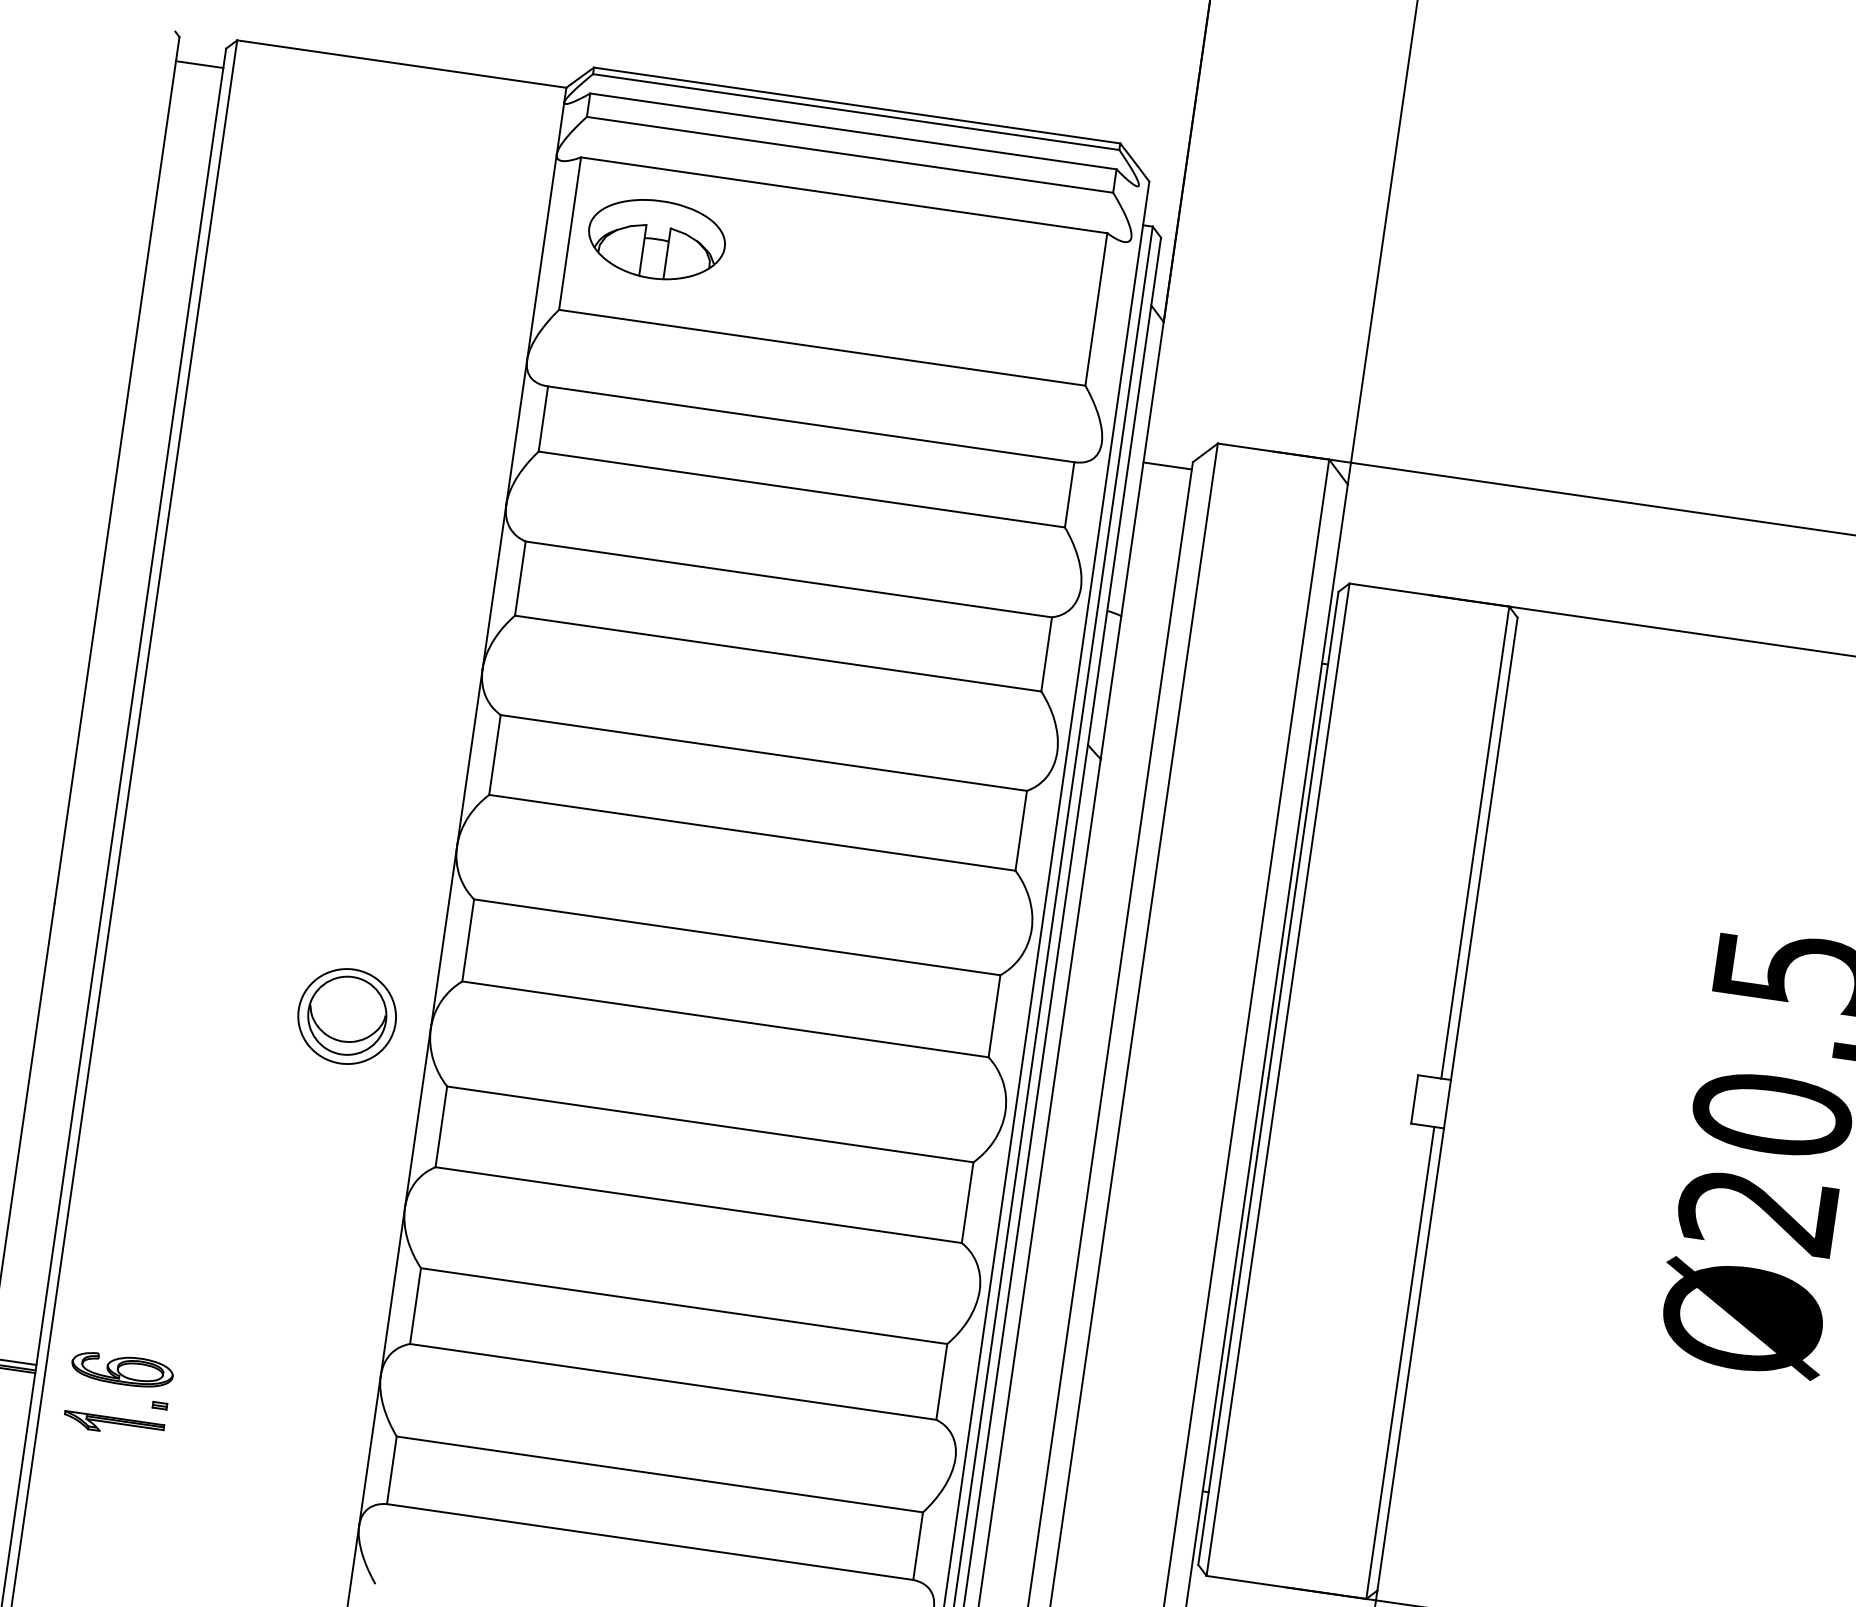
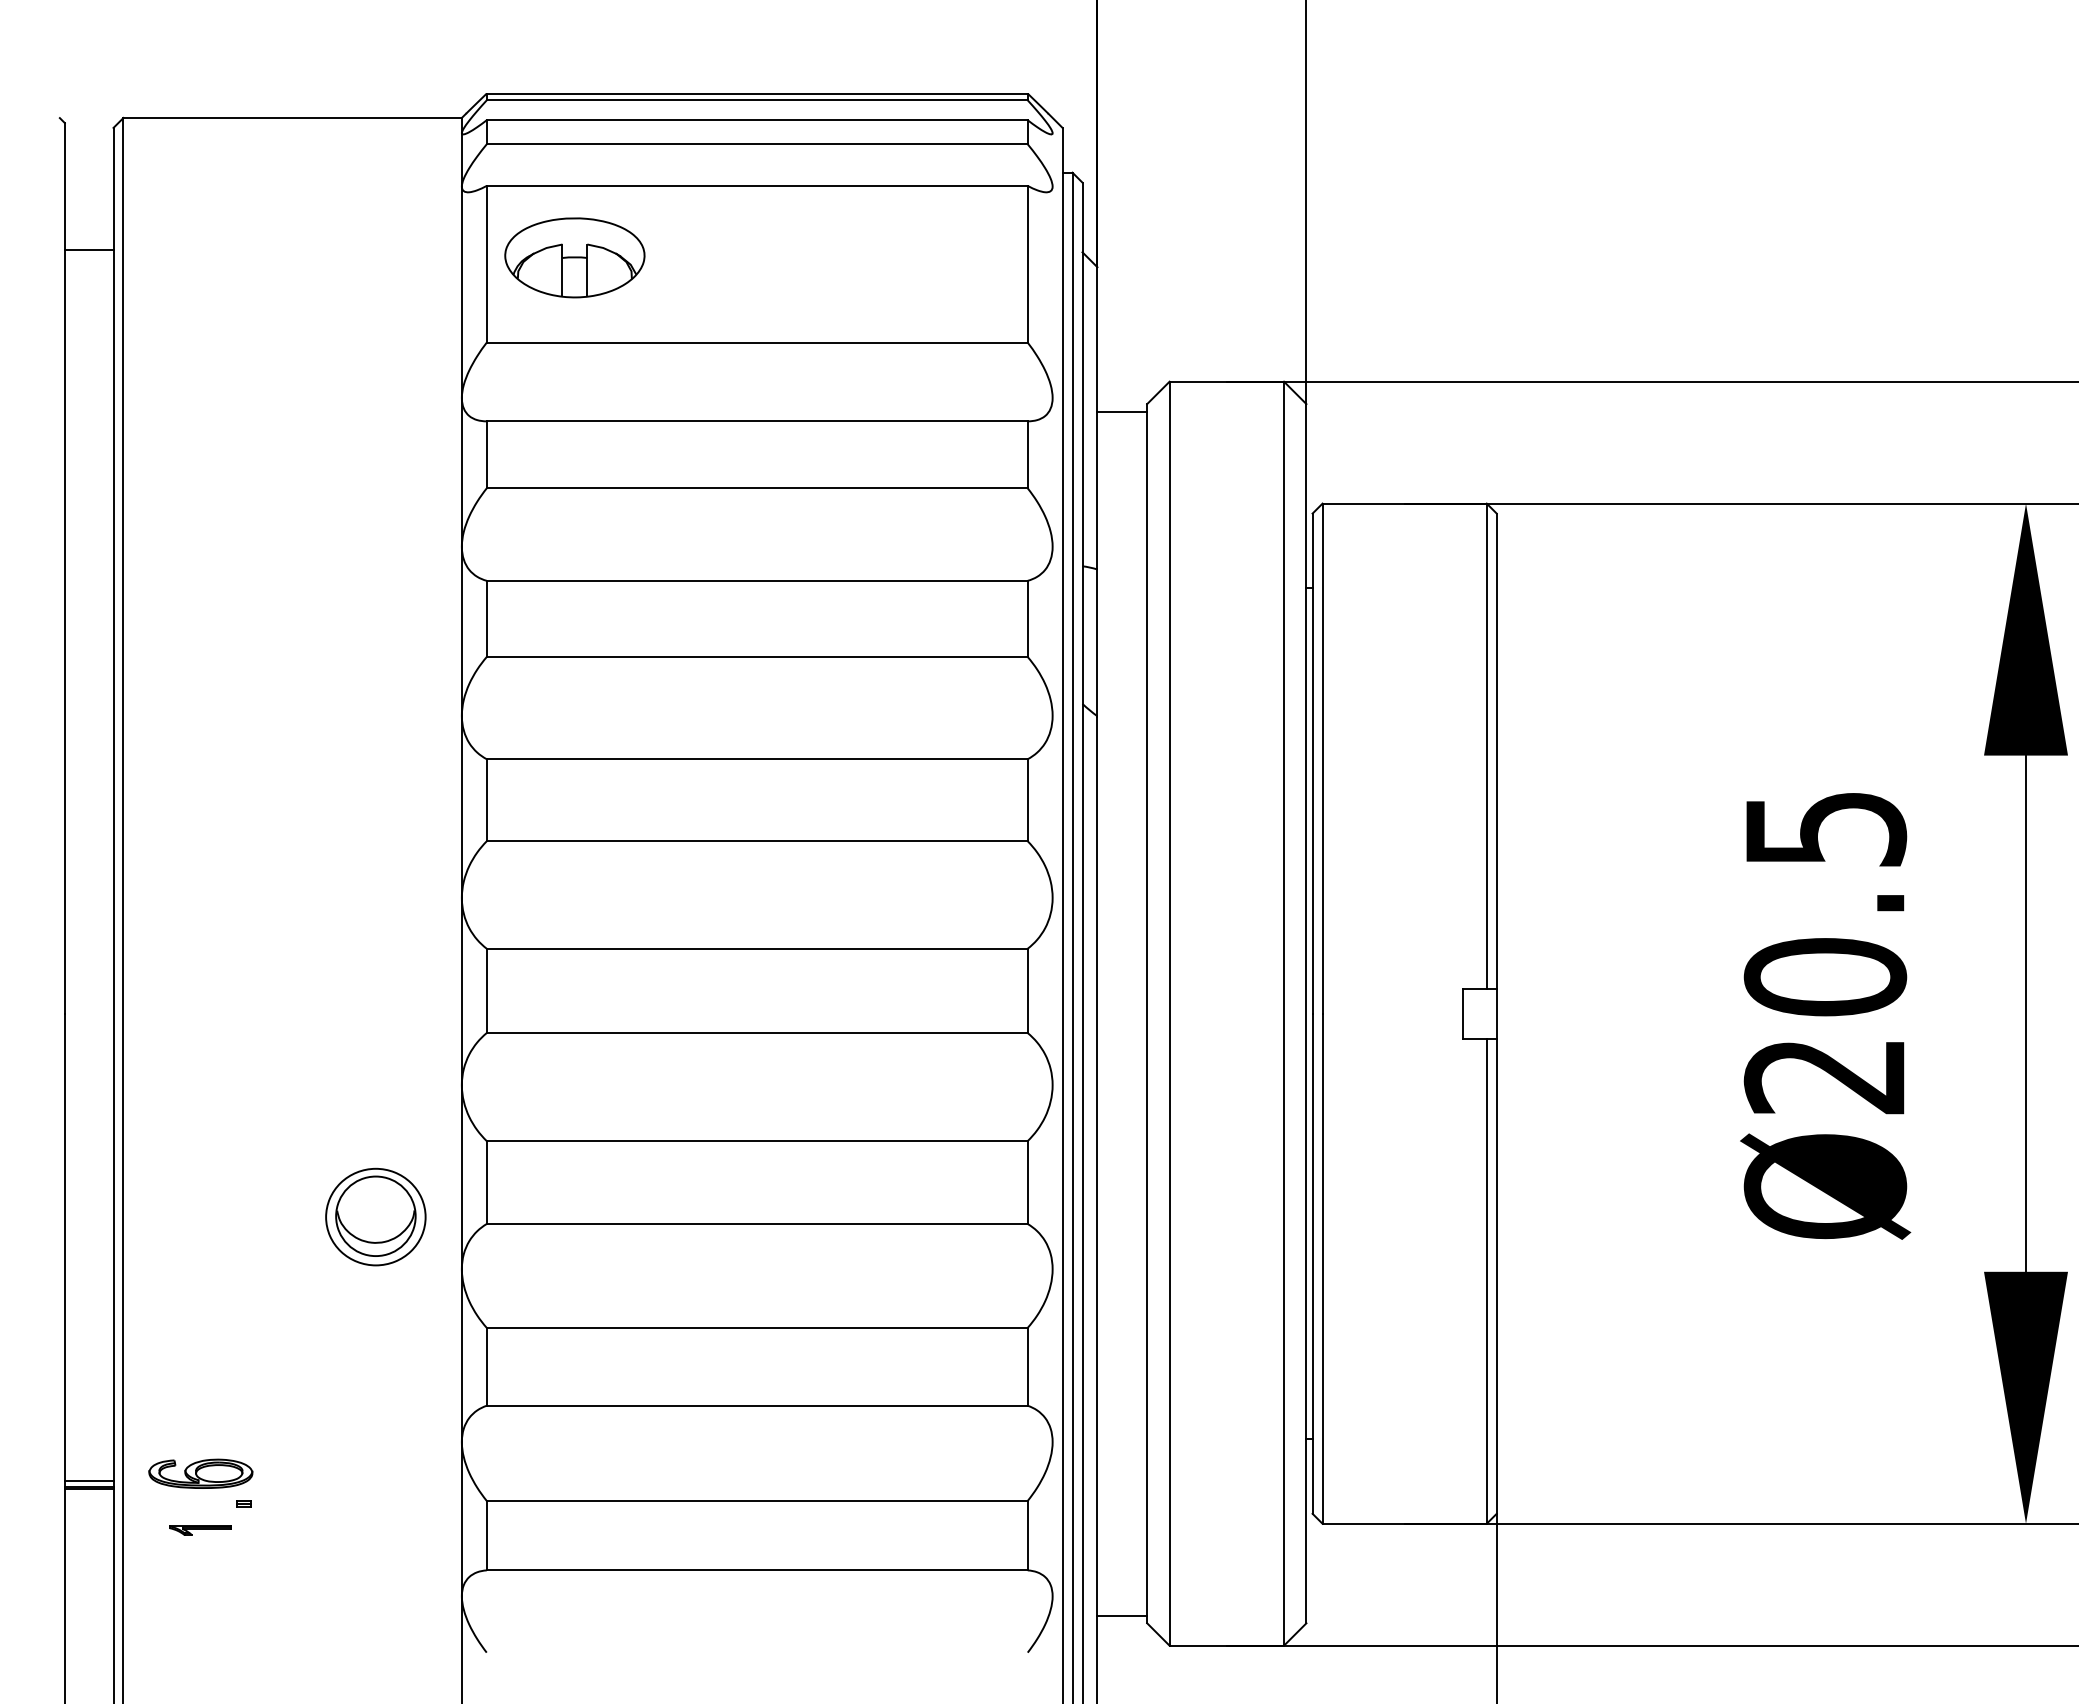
line: (199, 64) -> (88, 249), moved
part: (346, 1015) -> (375, 1216), moved
part: (113, 1425) -> (199, 1530), size x0.6

